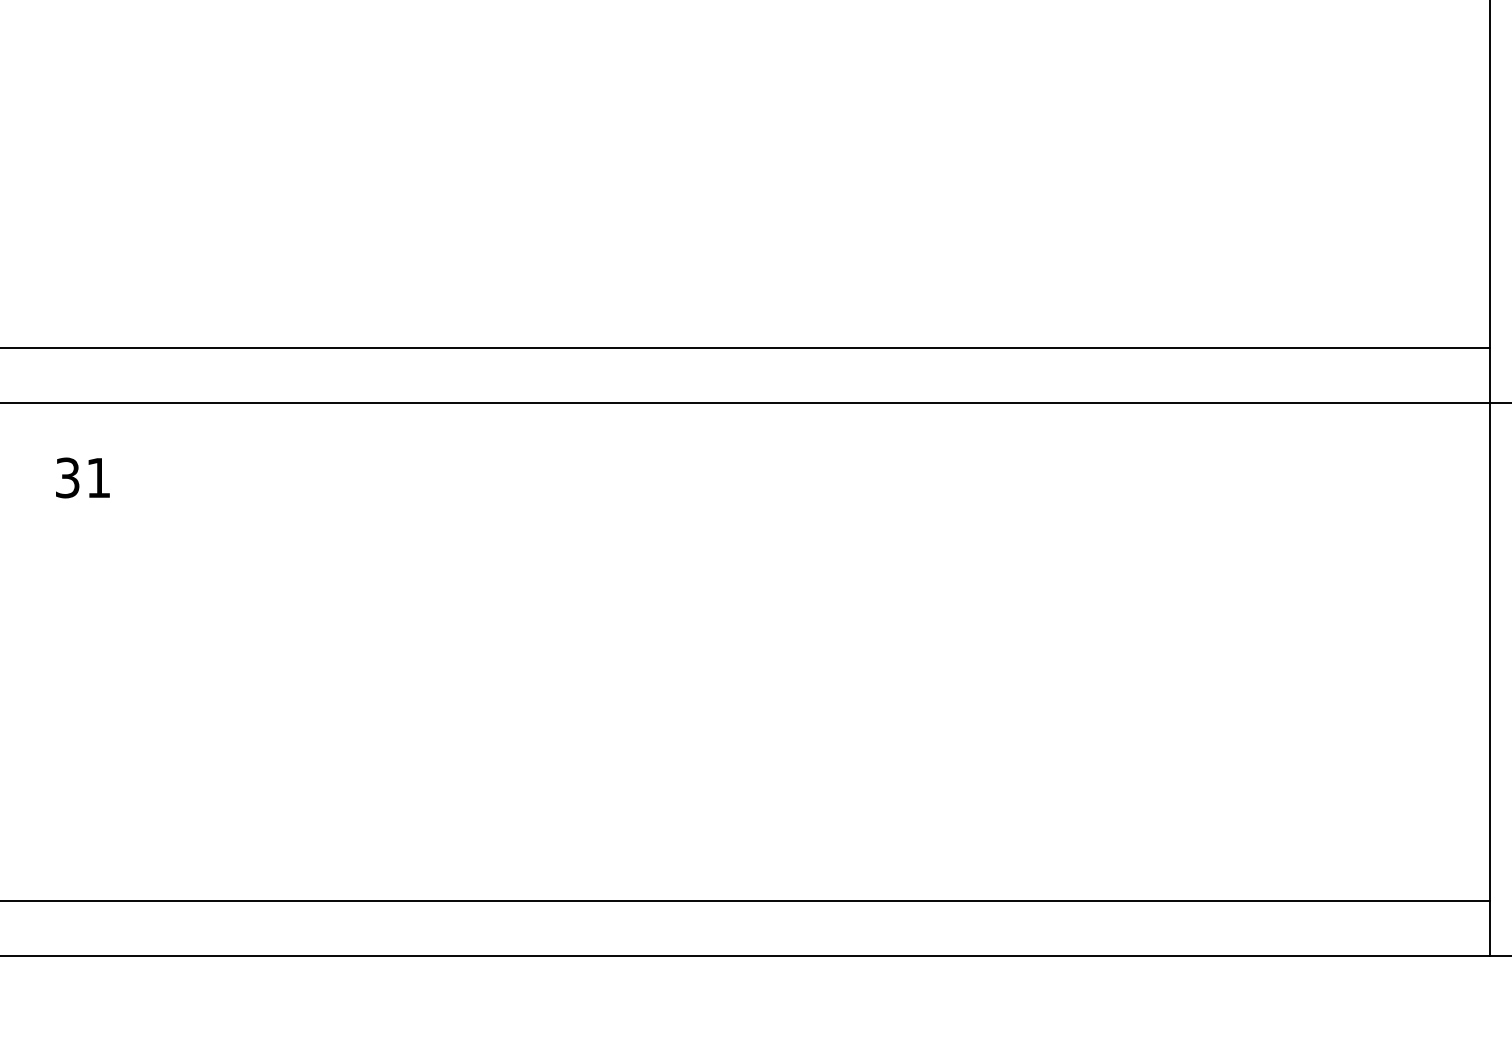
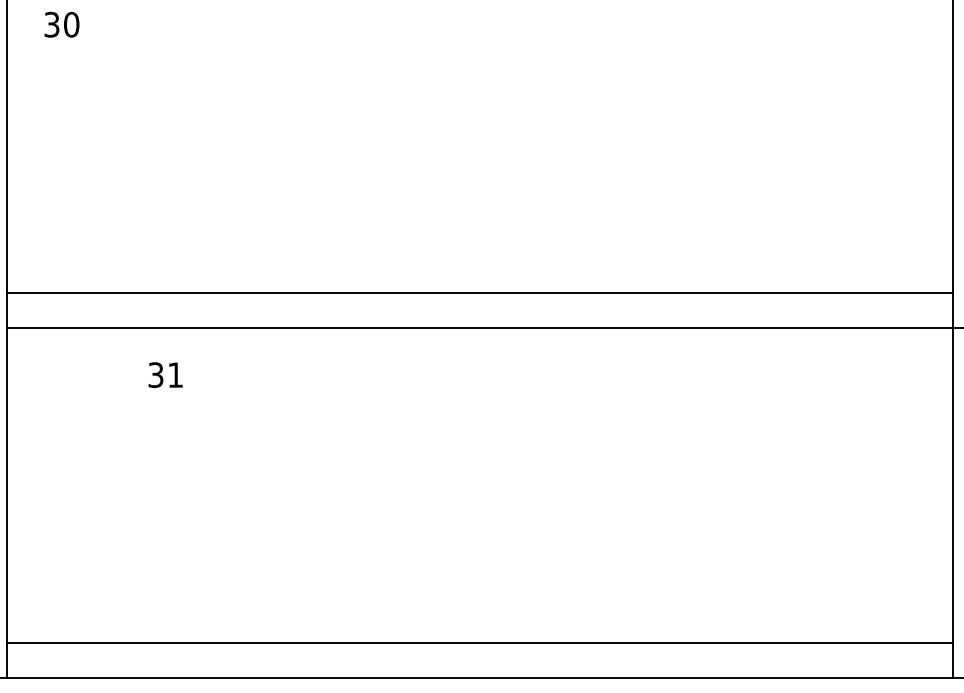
text: (82, 478) -> (165, 375), moved

